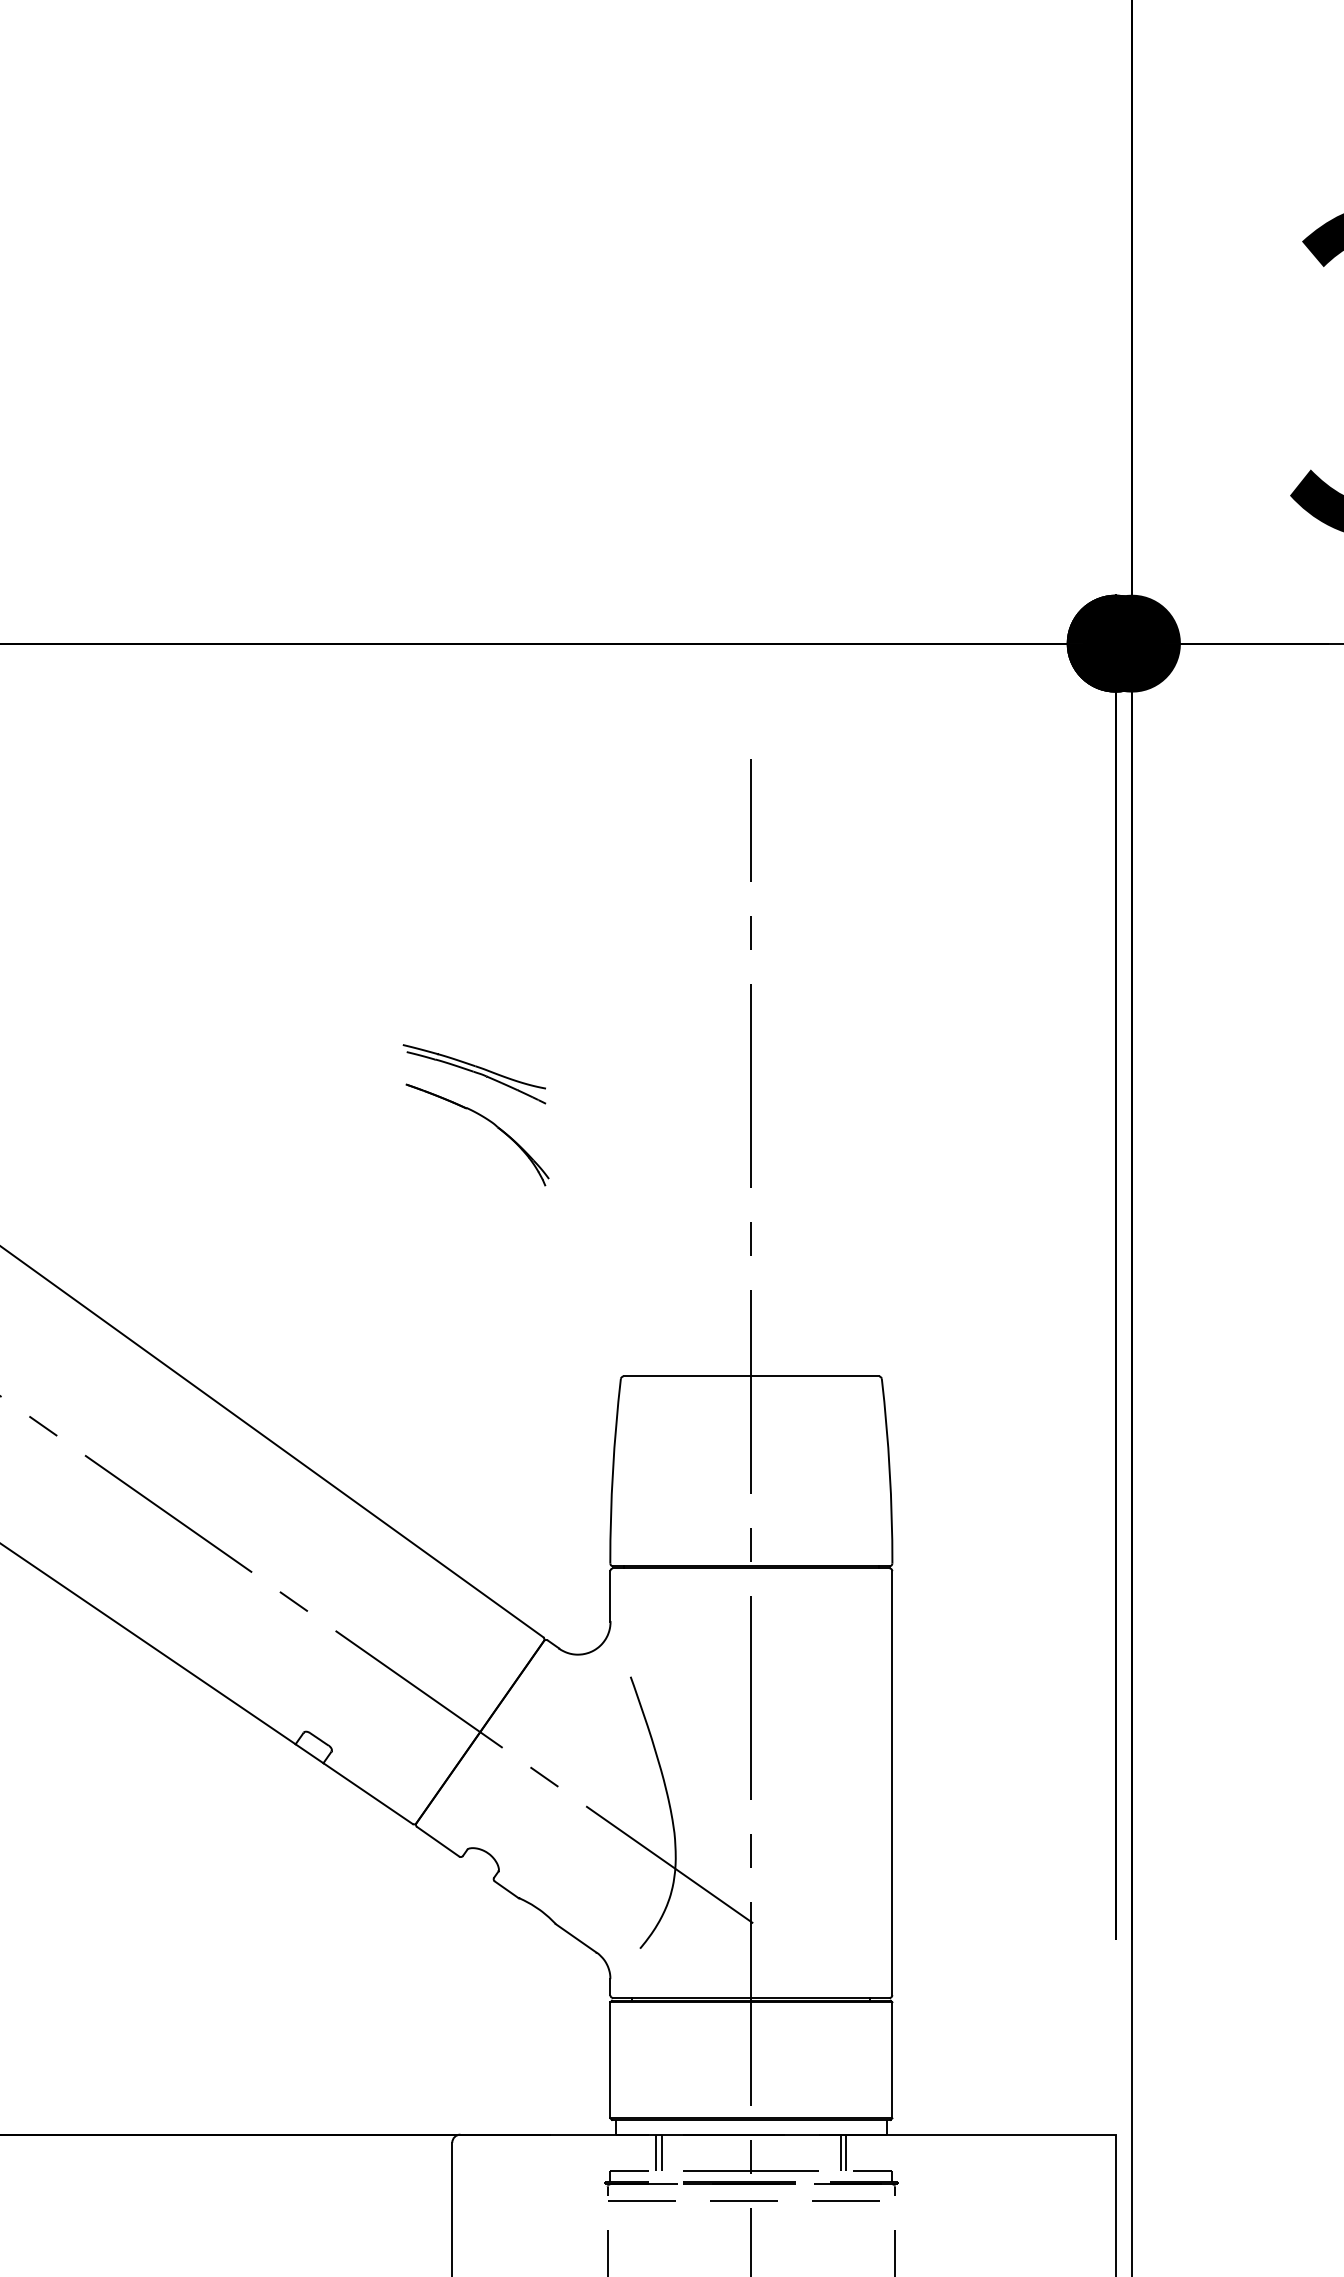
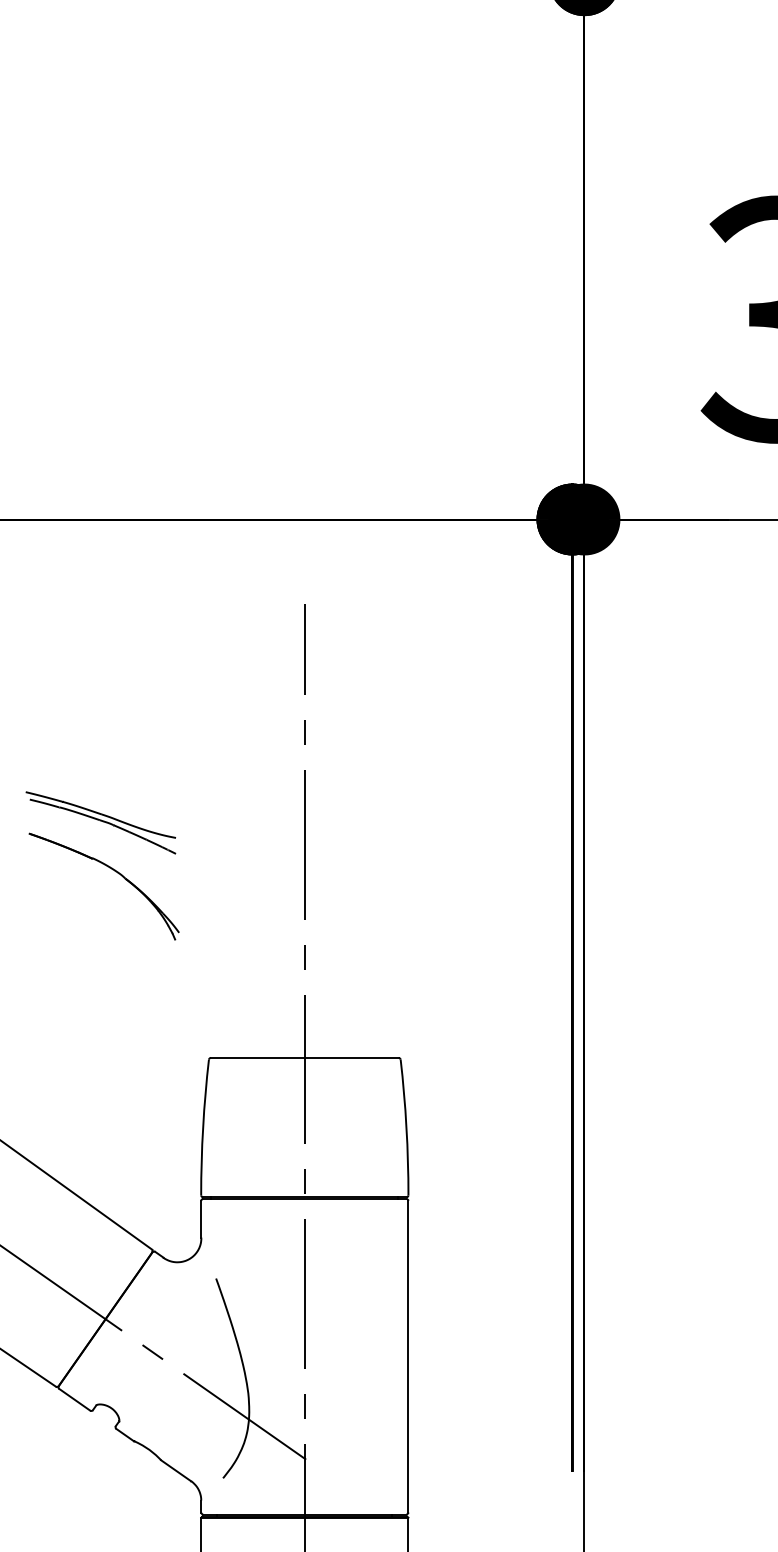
part: (475, 1115) -> (102, 866), size x1.43

